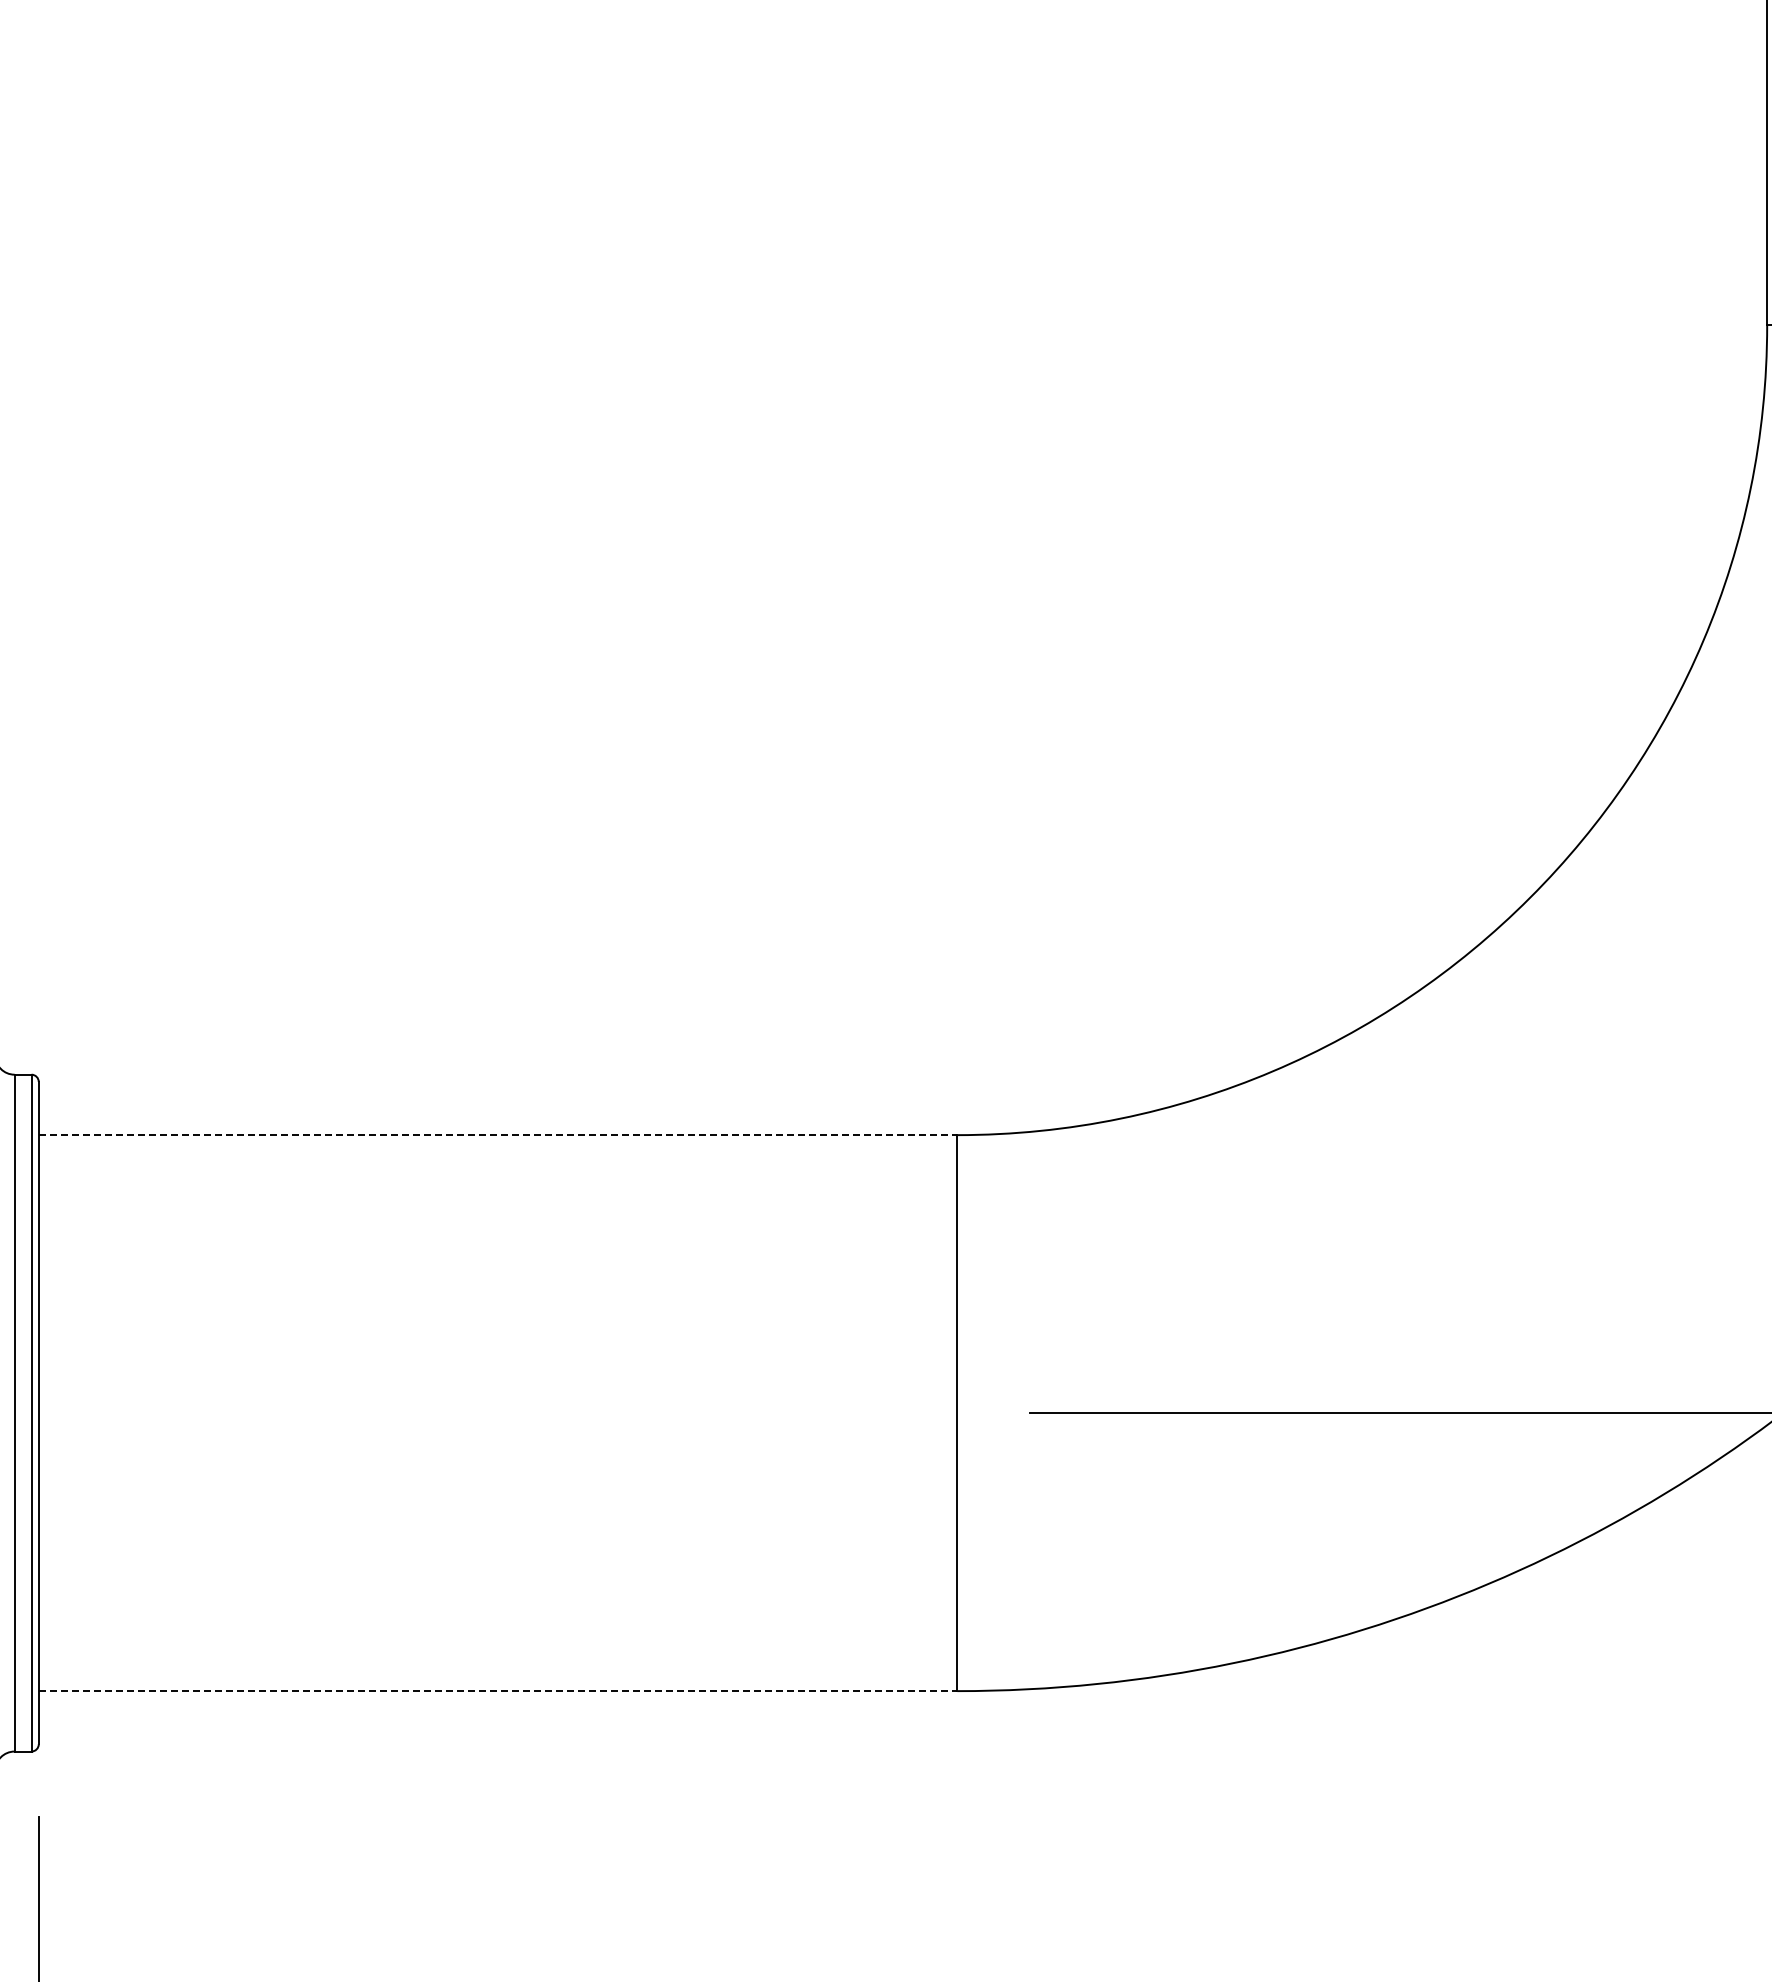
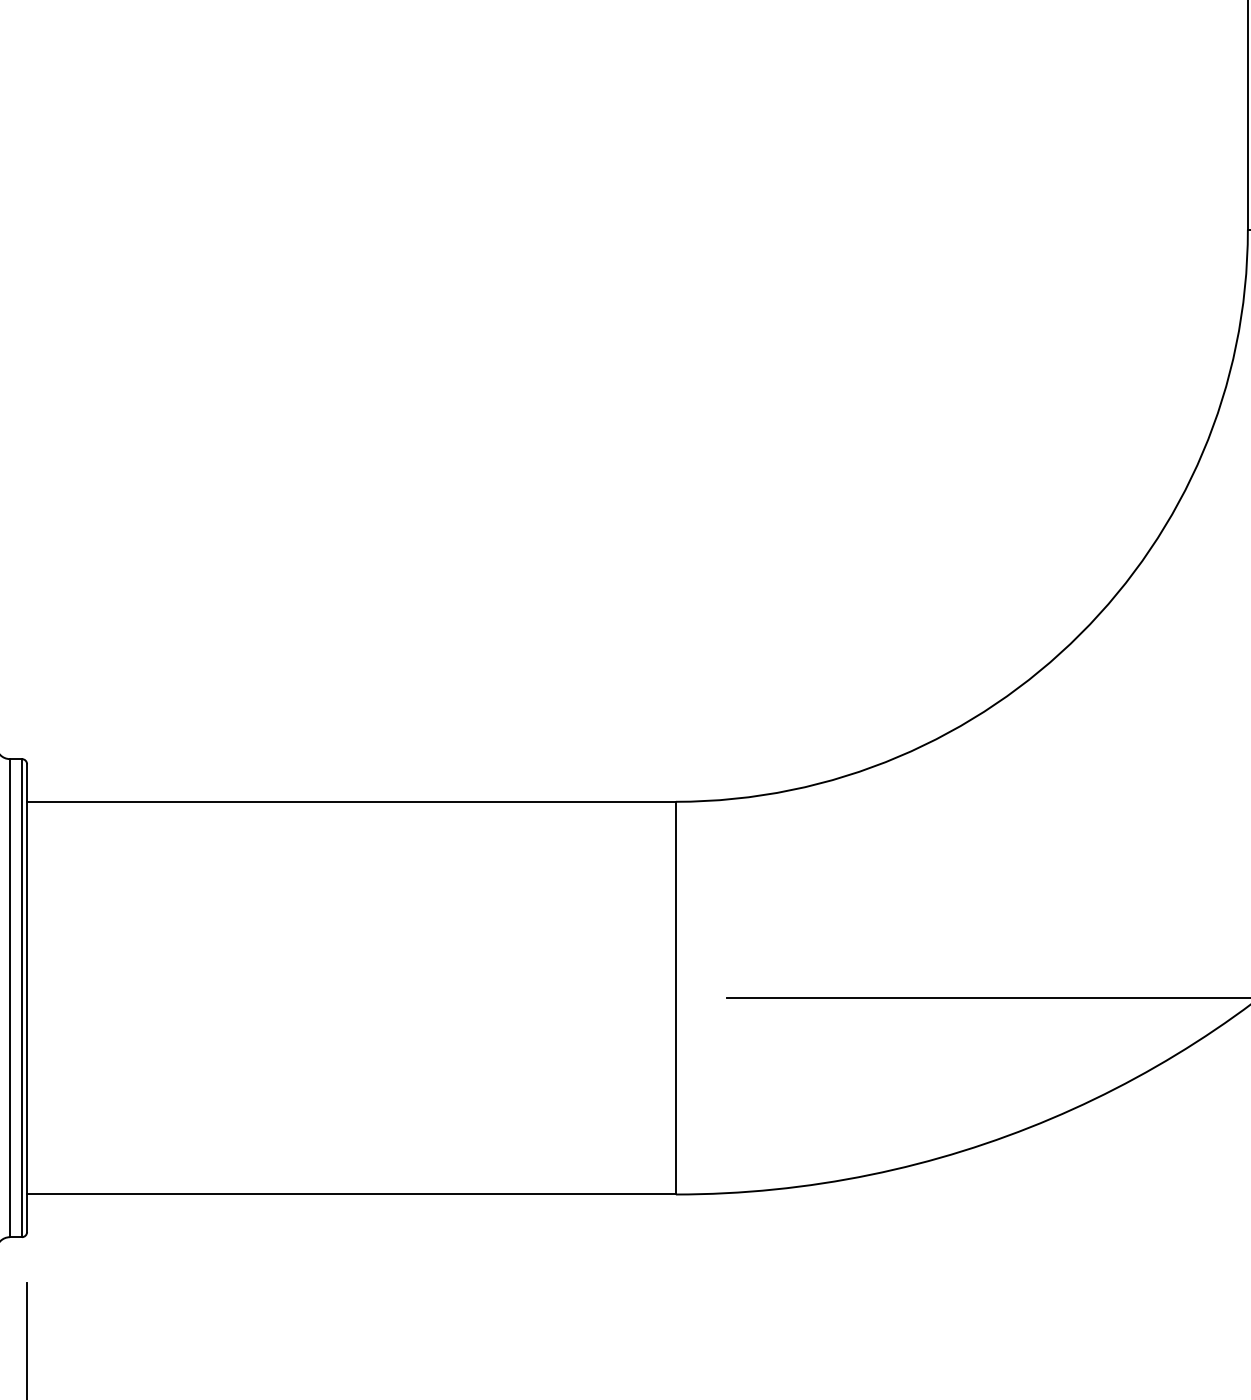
line: (498, 1135) -> (351, 802), dashed -> solid
line: (498, 1691) -> (351, 1194), dashed -> solid

